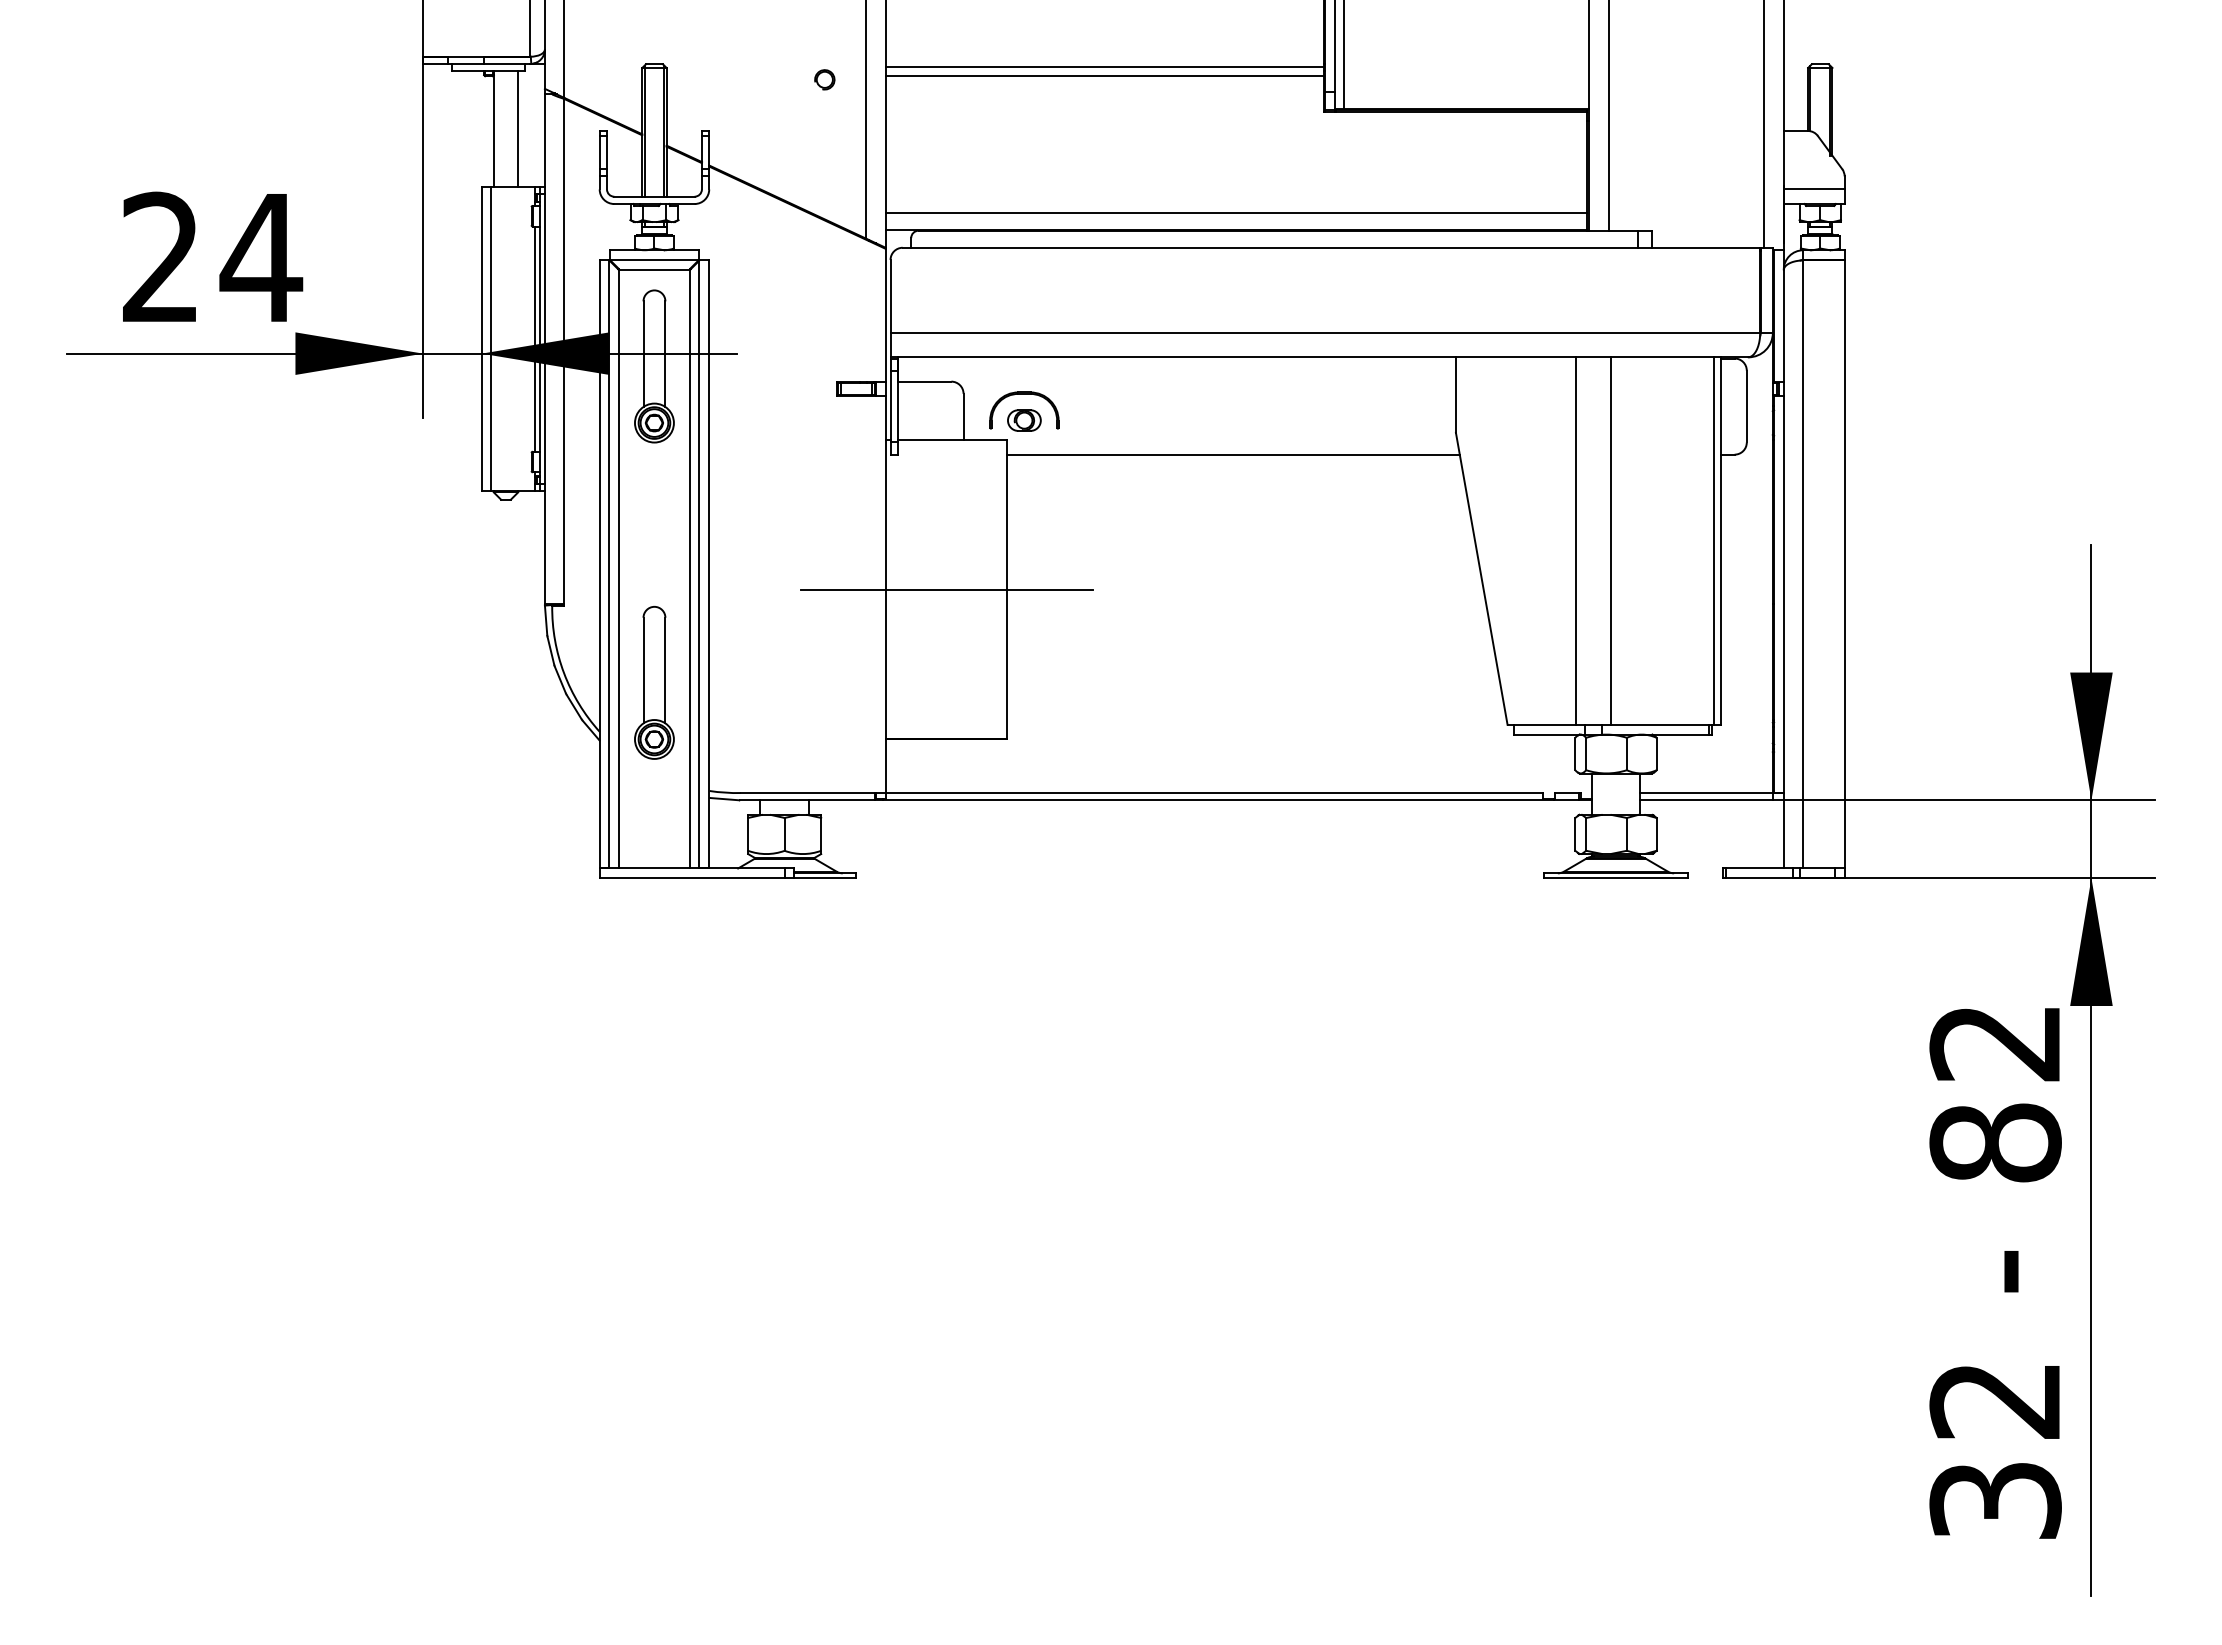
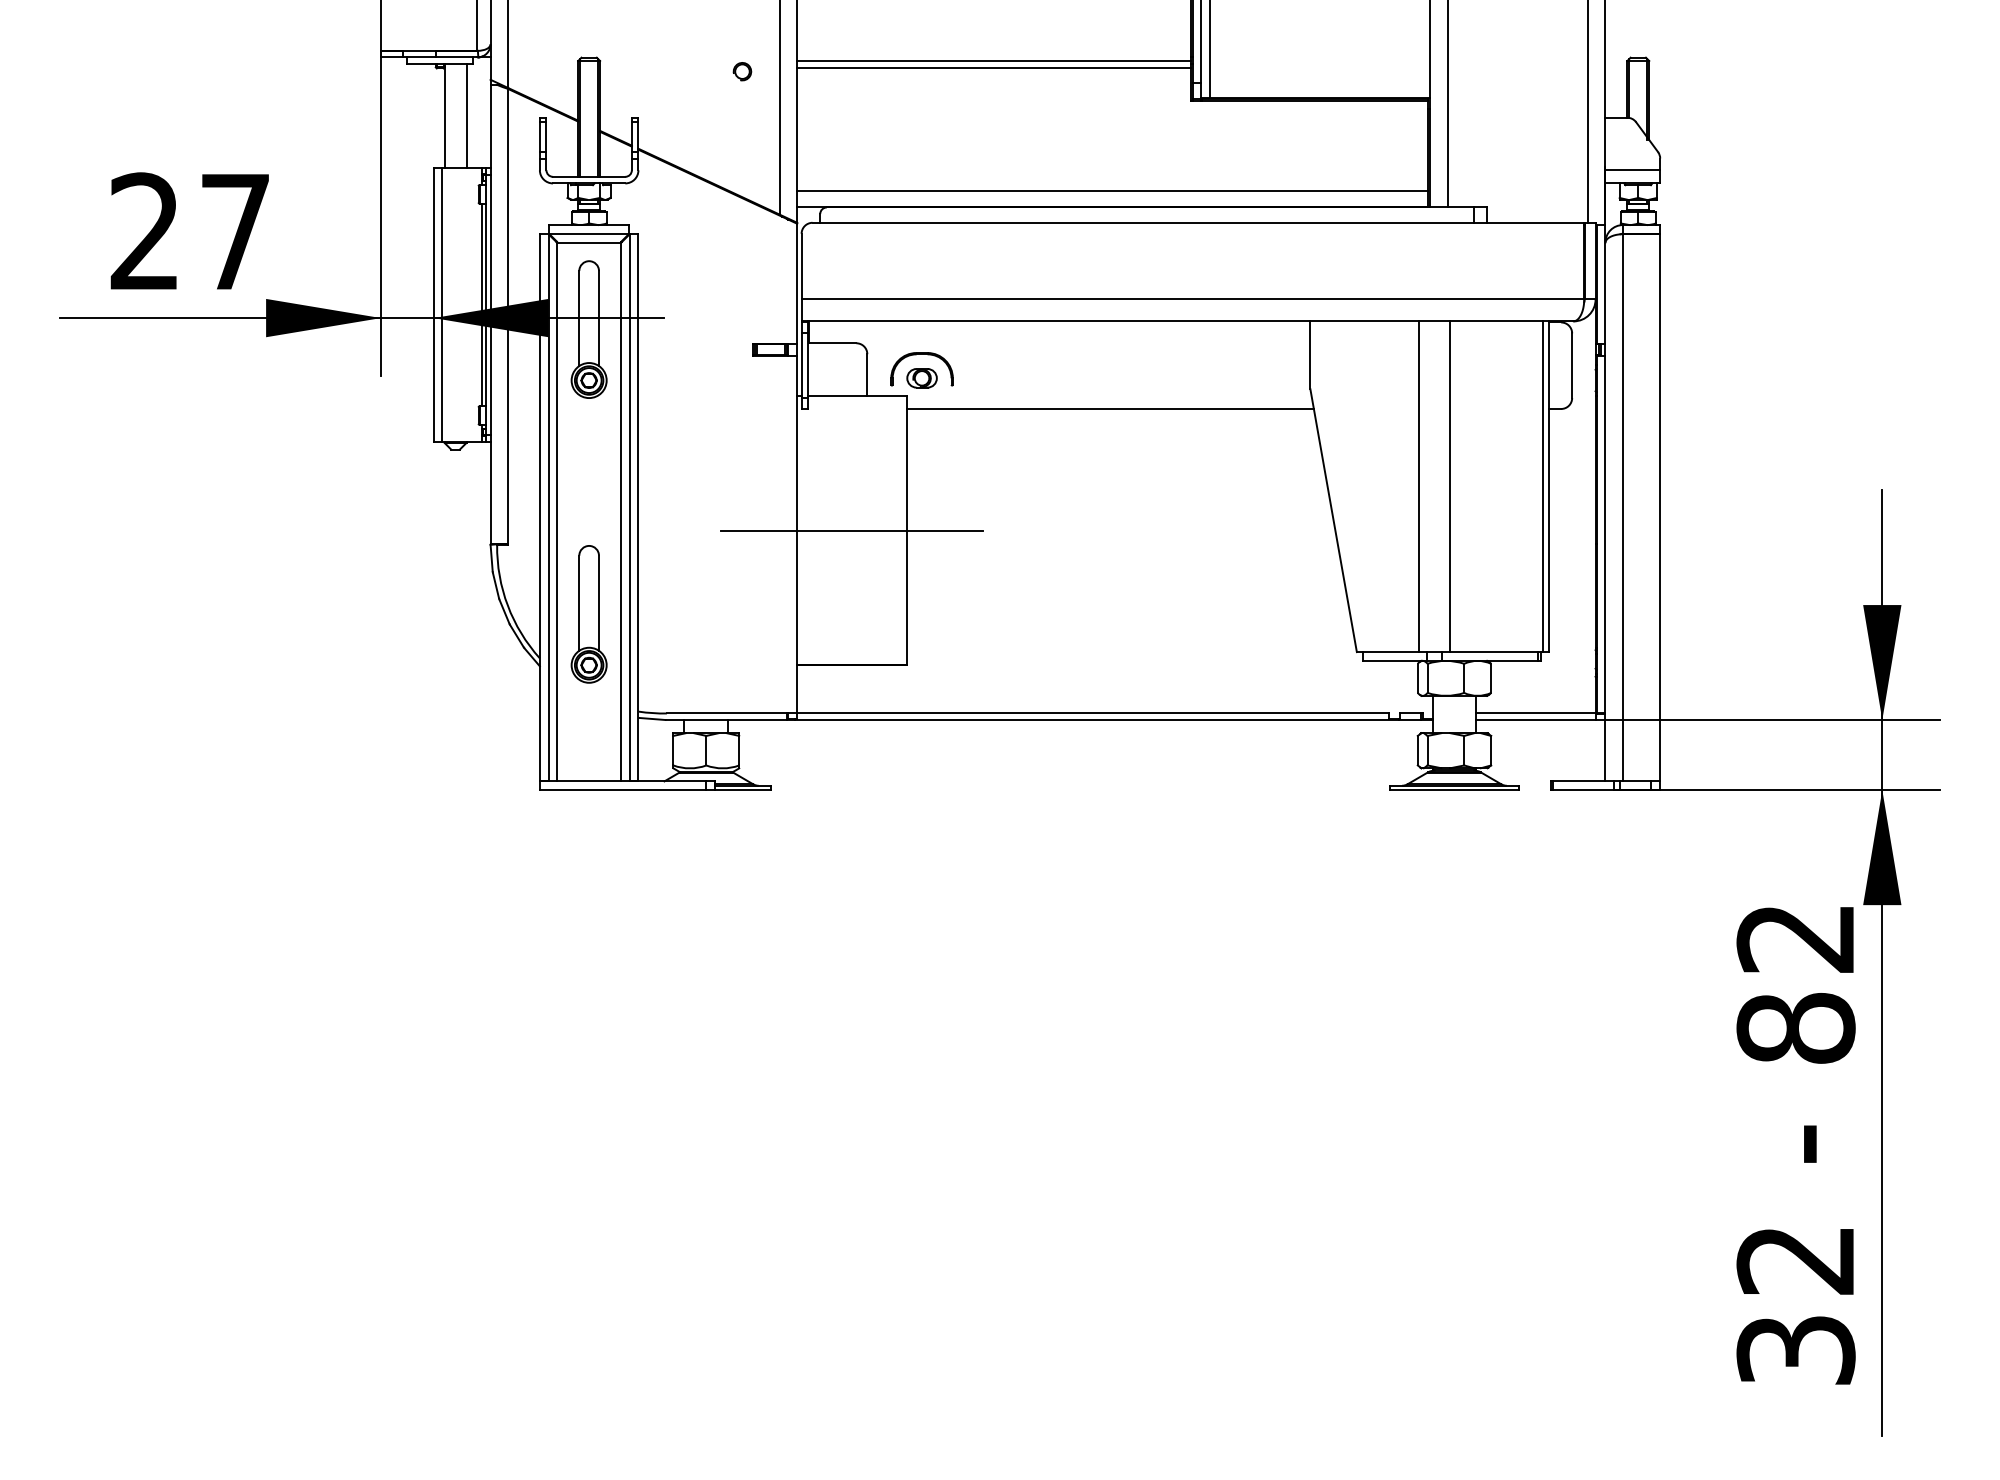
text: (261, 257) -> (235, 231), 24 -> 27

